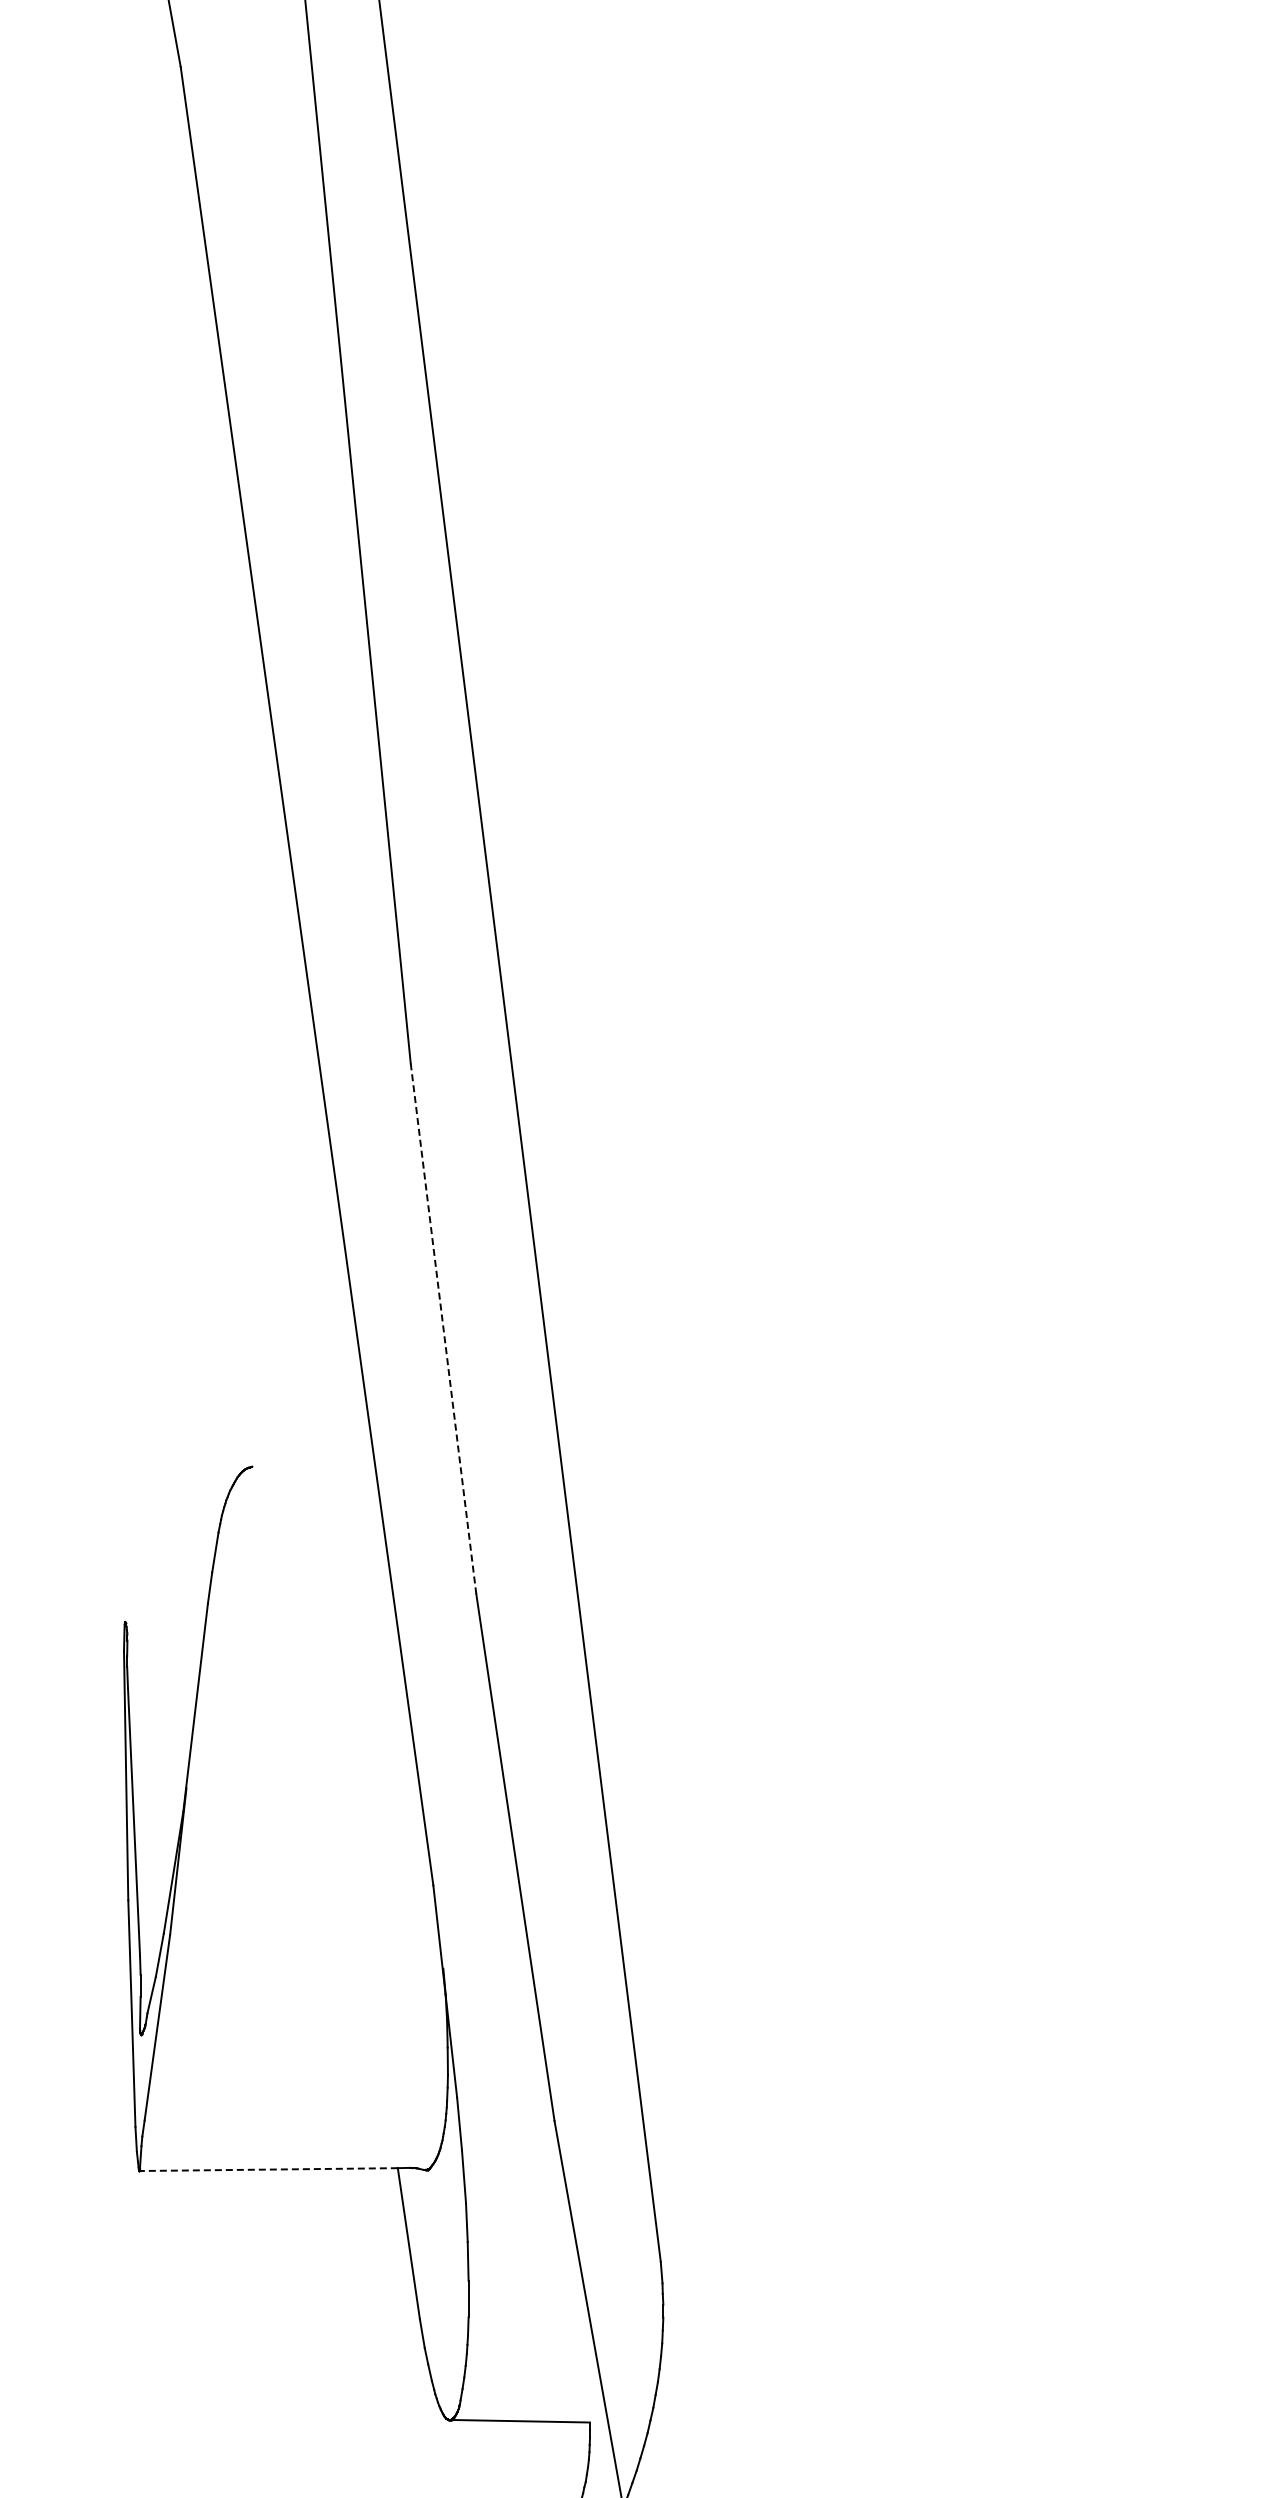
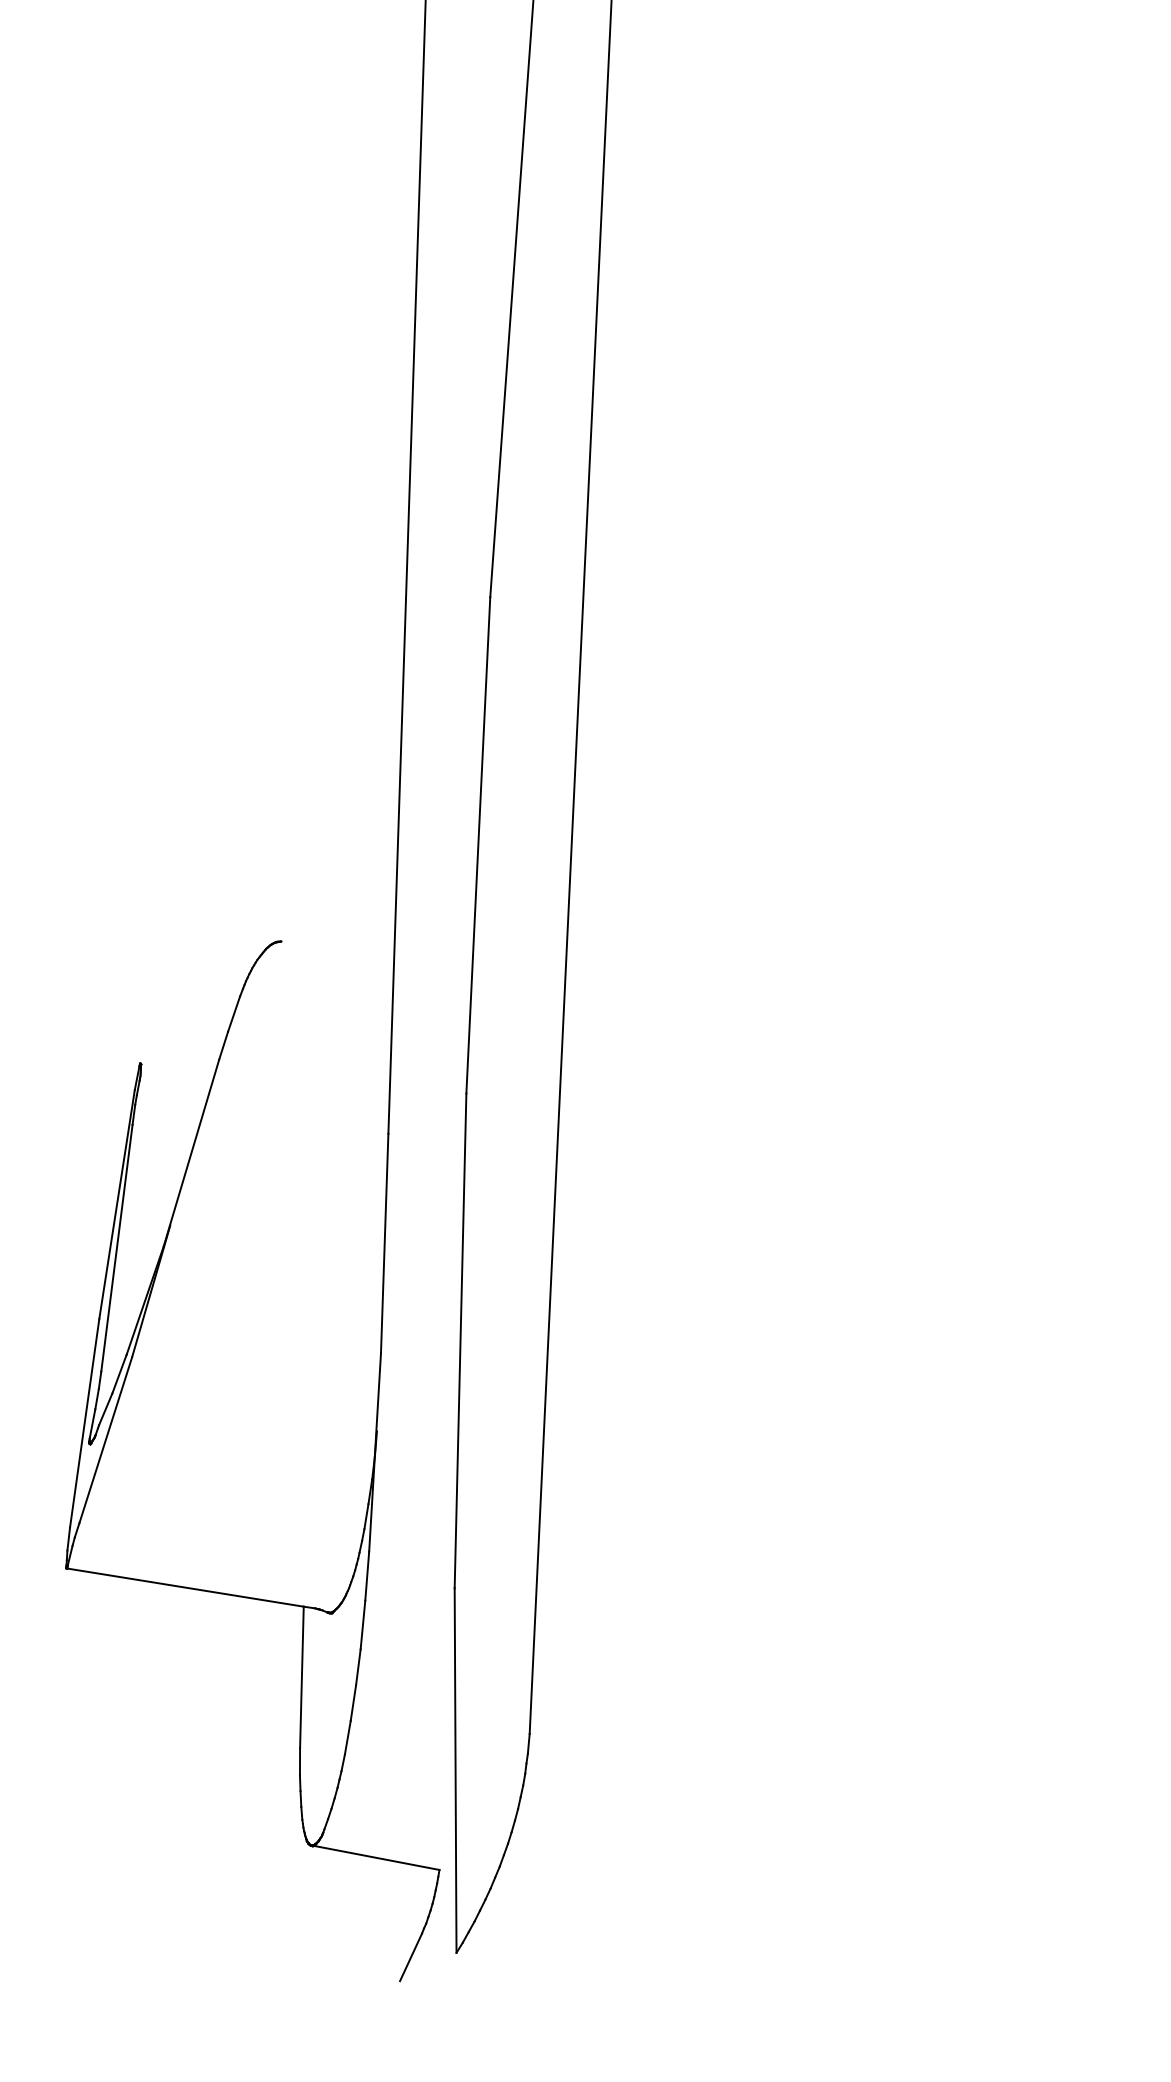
line: (443, 1329) -> (478, 846), dashed -> solid
line: (268, 2169) -> (185, 1587), dashed -> solid

